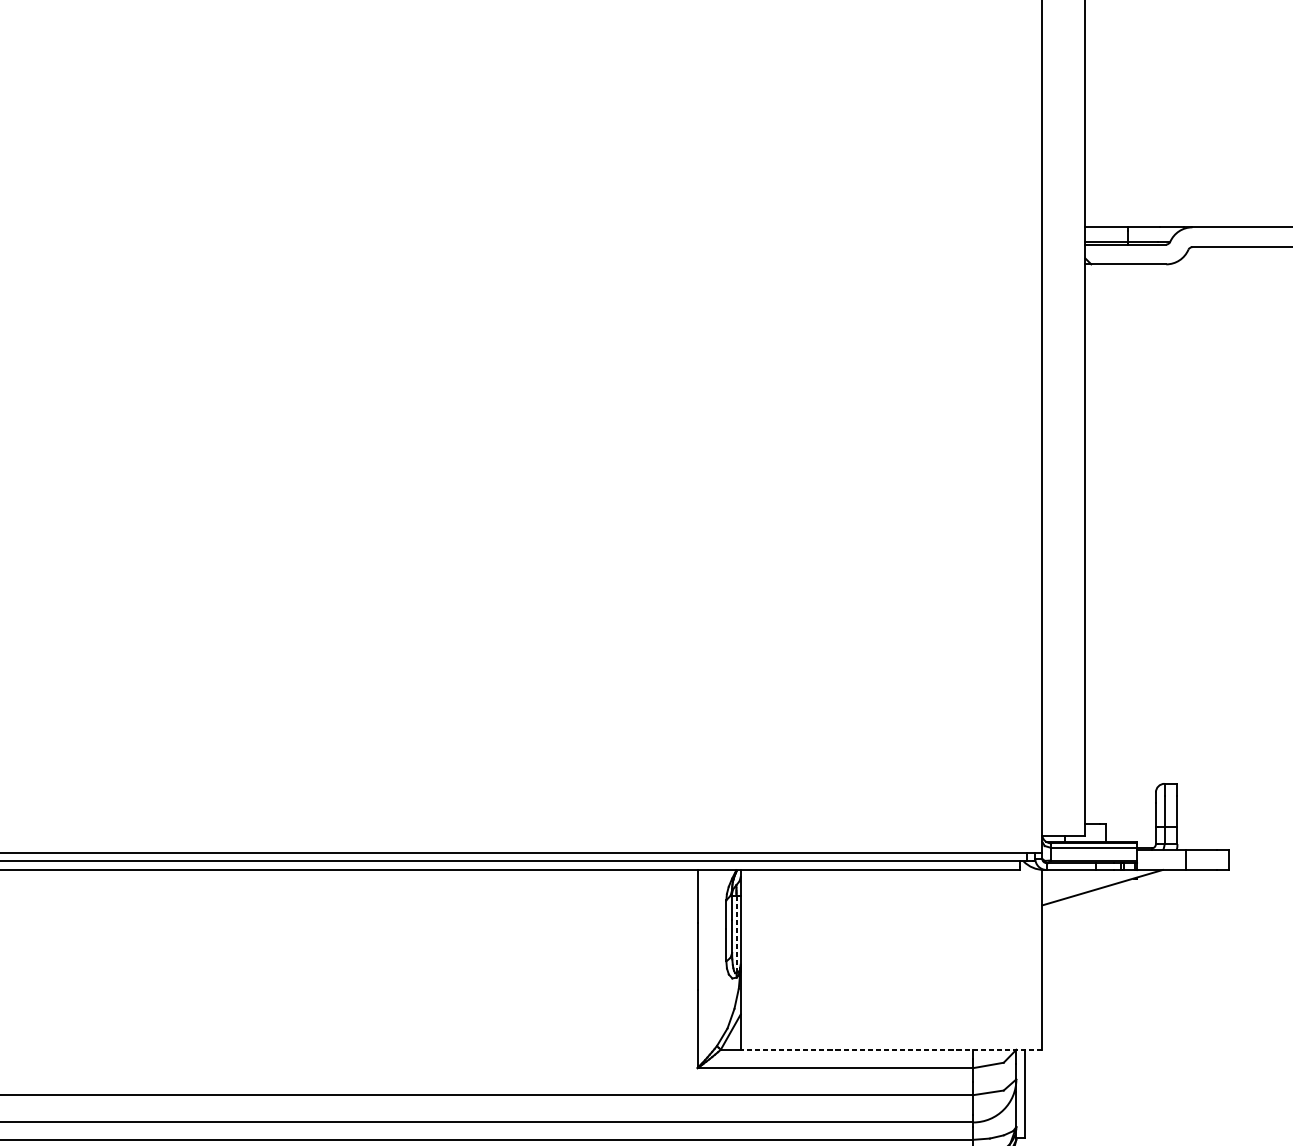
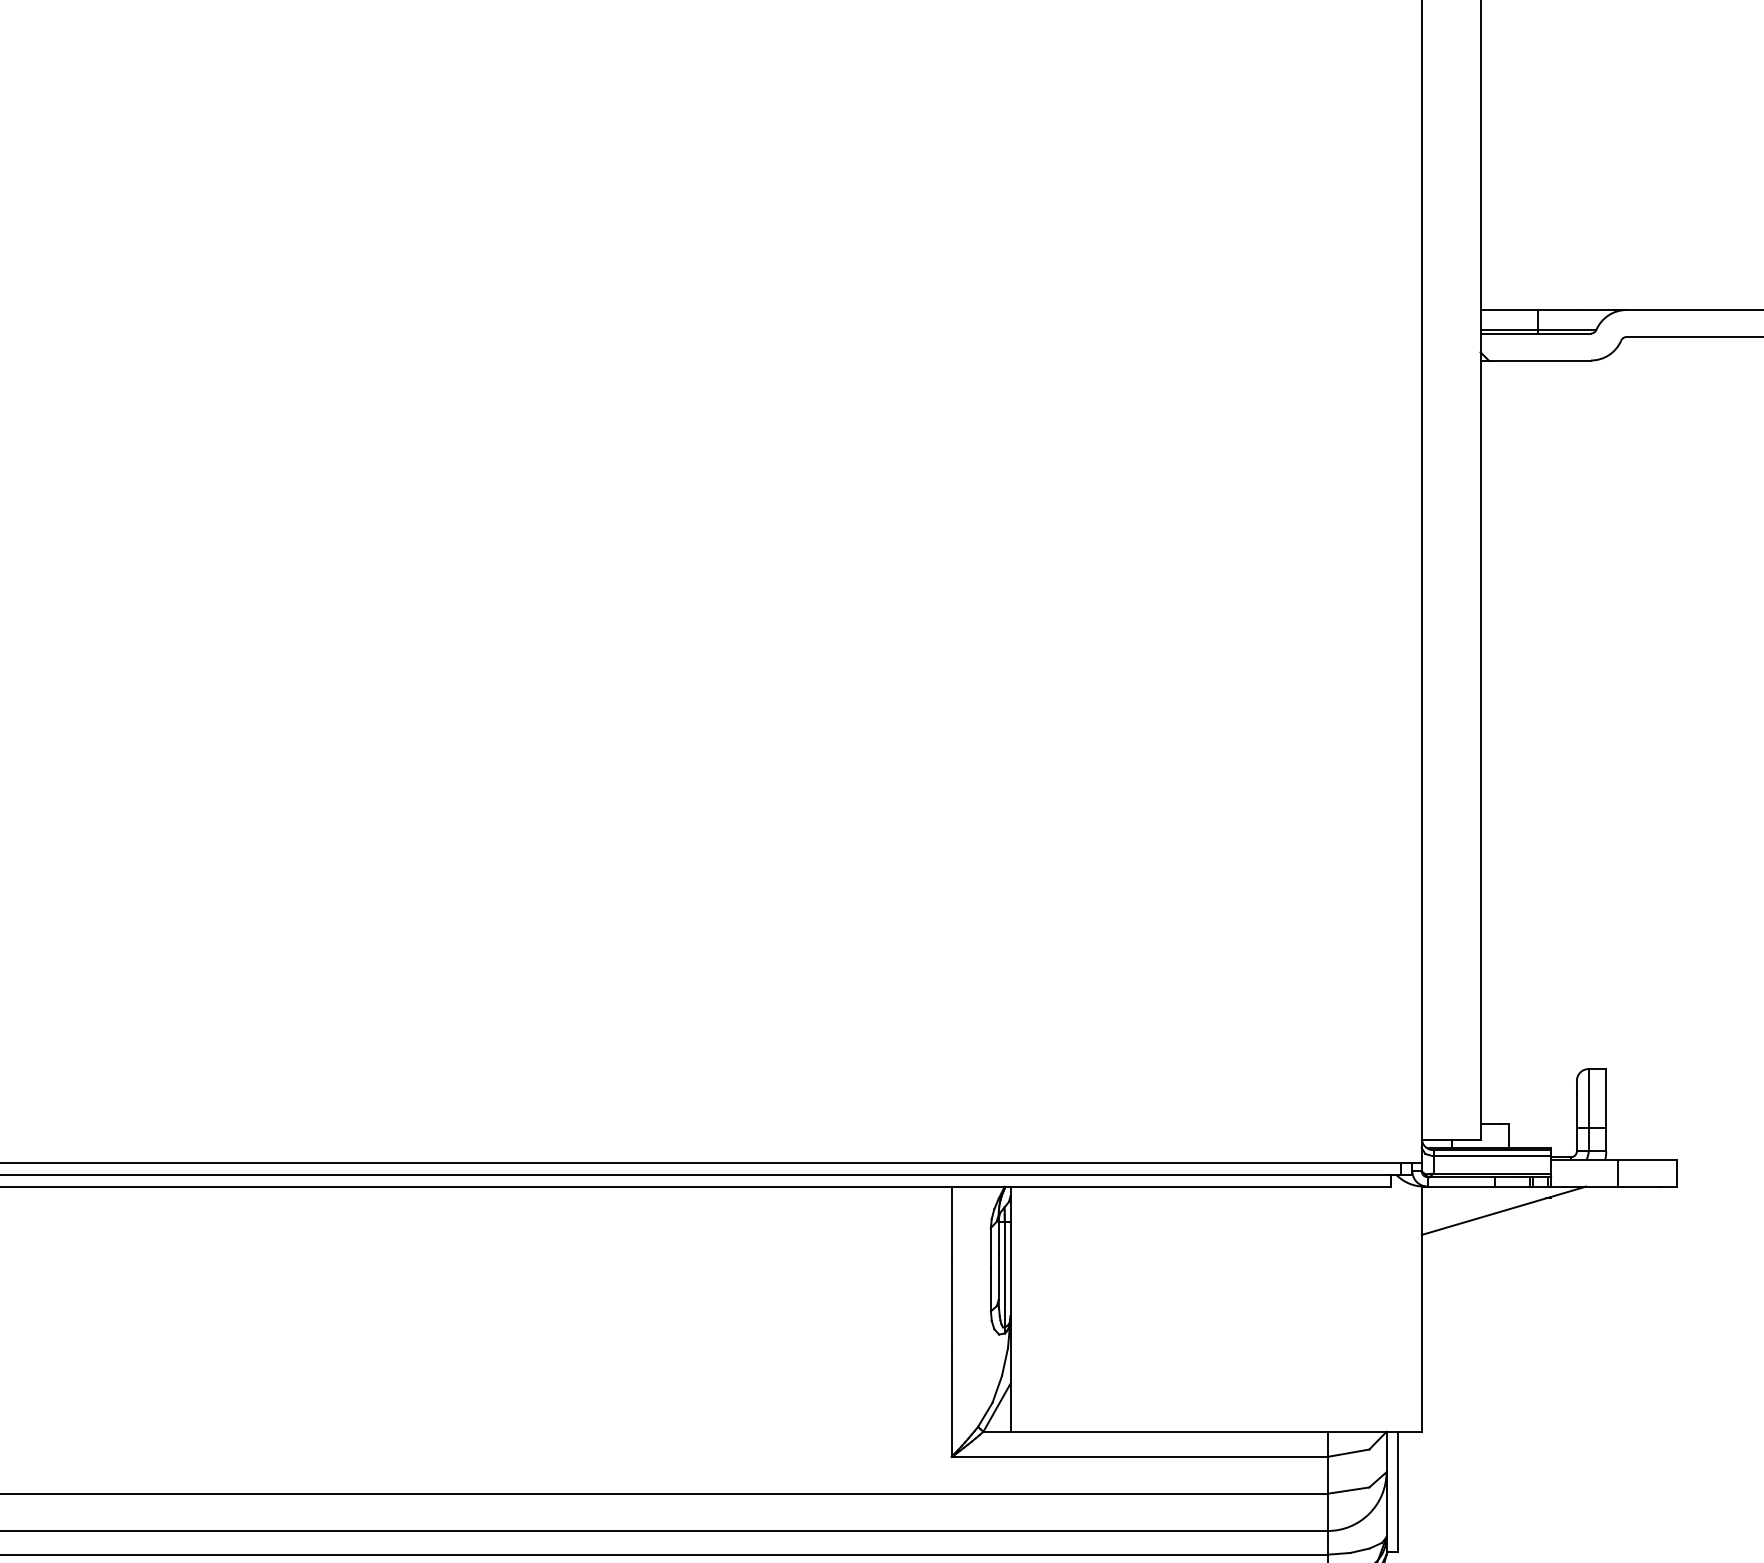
line: (736, 934) -> (1004, 1274), dashed -> solid
line: (891, 1049) -> (1216, 1431), dashed -> solid

